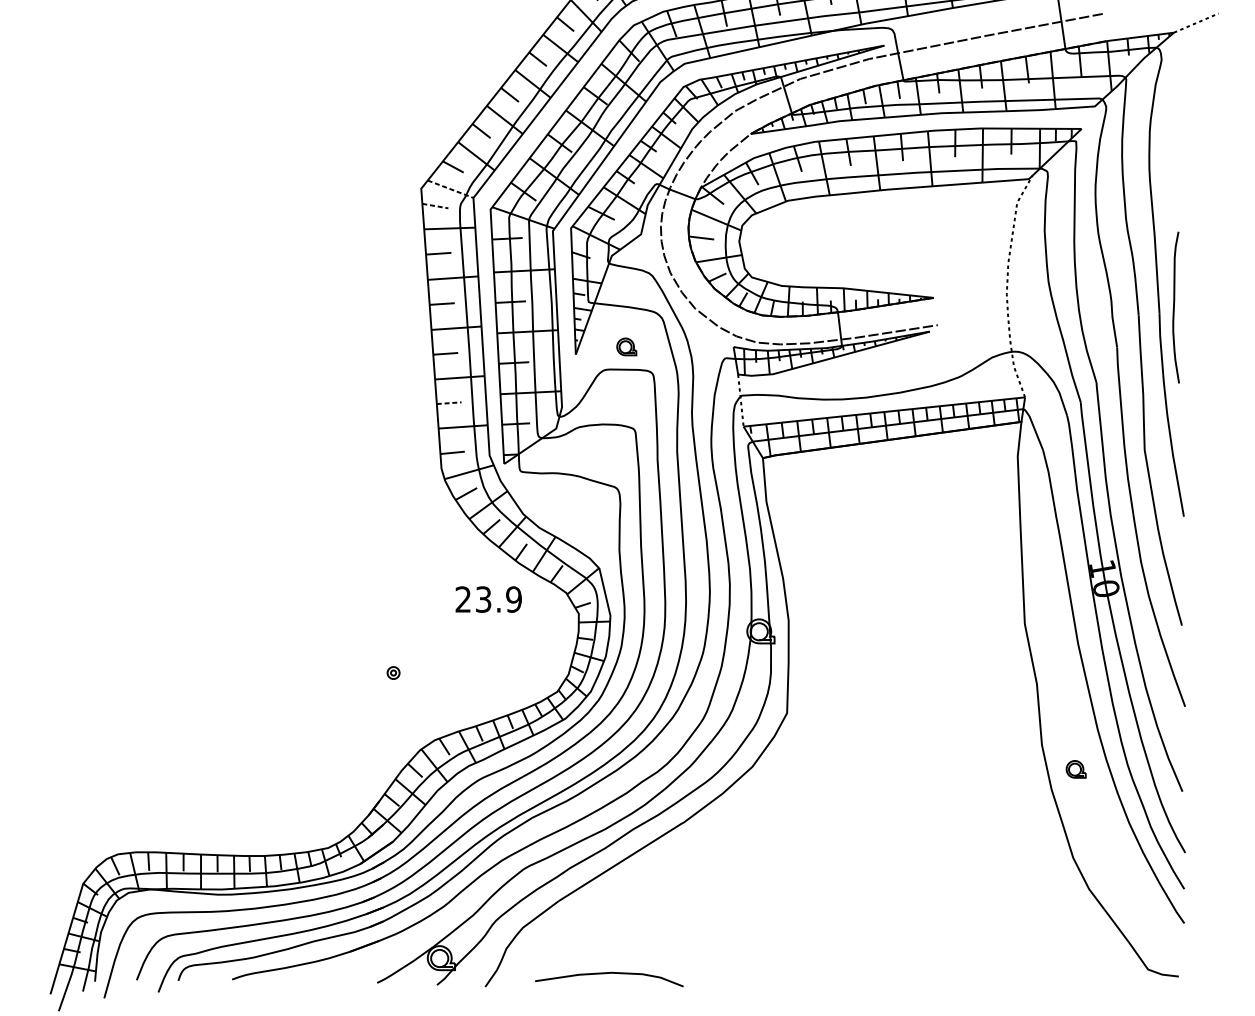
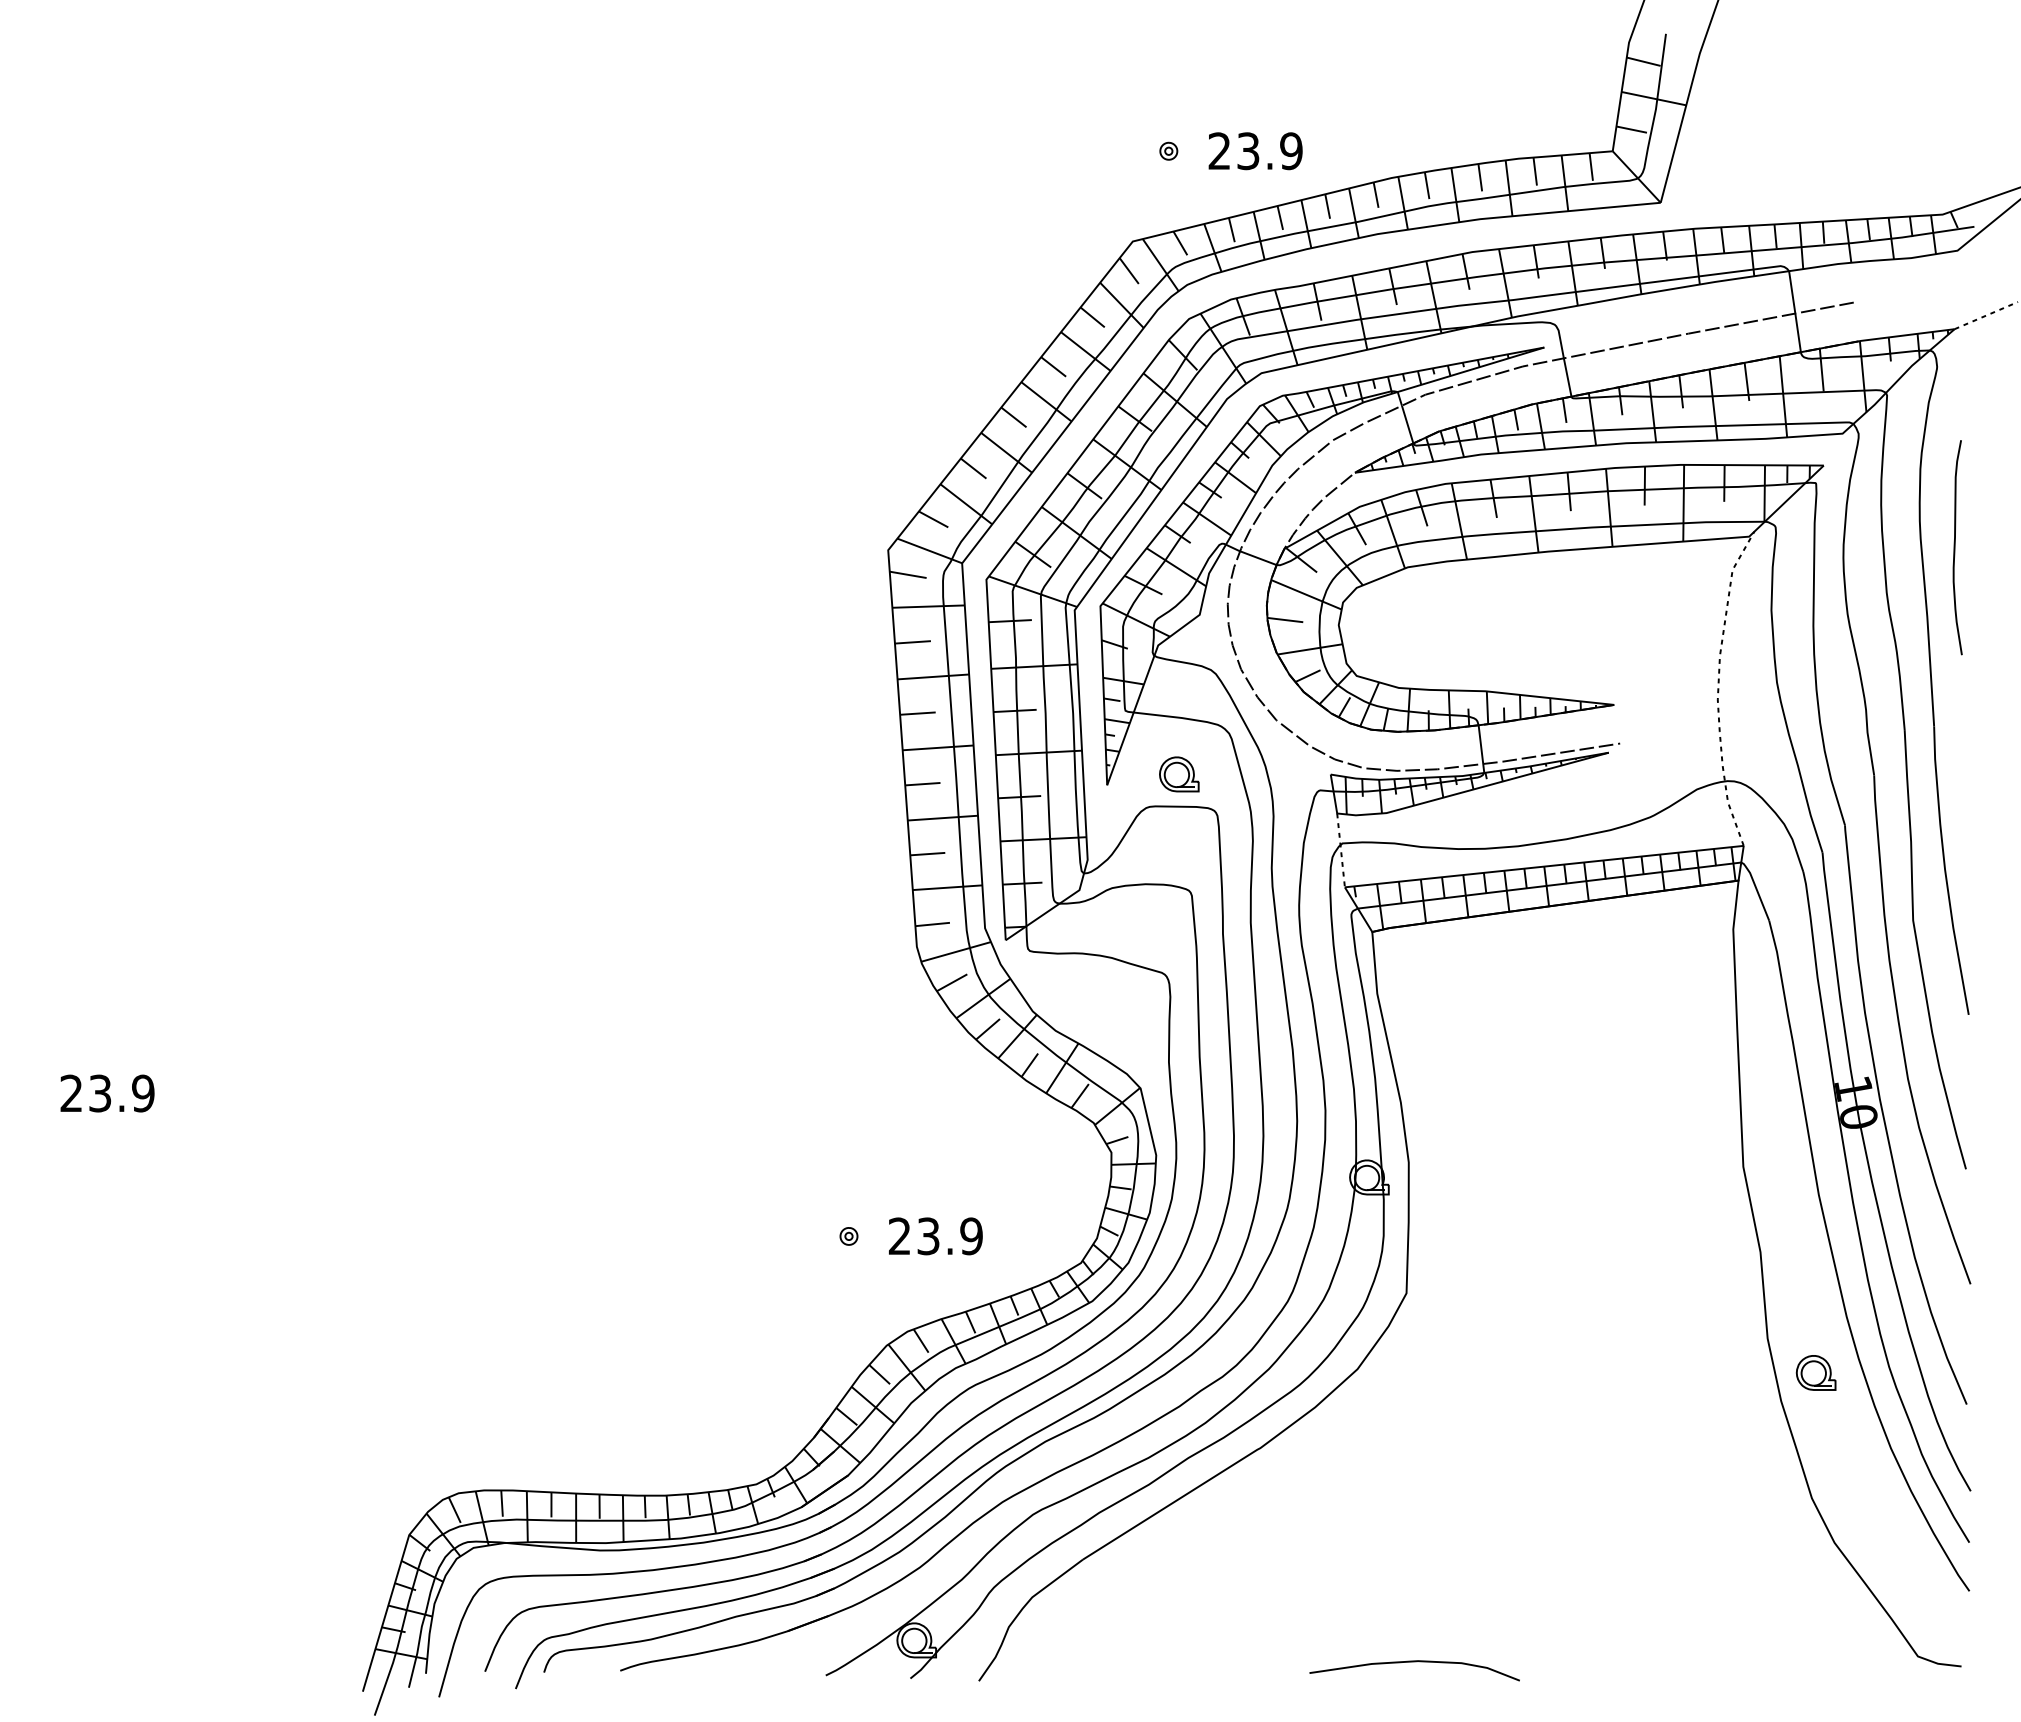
line: (450, 188) -> (929, 550), dashed -> solid
line: (435, 205) -> (908, 574), dashed -> solid
curve: (1174, 307) -> (1955, 547), moved
part: (626, 347) -> (1179, 774), size x1.43
line: (449, 403) -> (927, 854), dashed -> solid
text: (488, 599) -> (935, 1236), moved
part: (1075, 769) -> (1815, 1372), size x1.43
curve: (609, 973) -> (1414, 1662), moved

